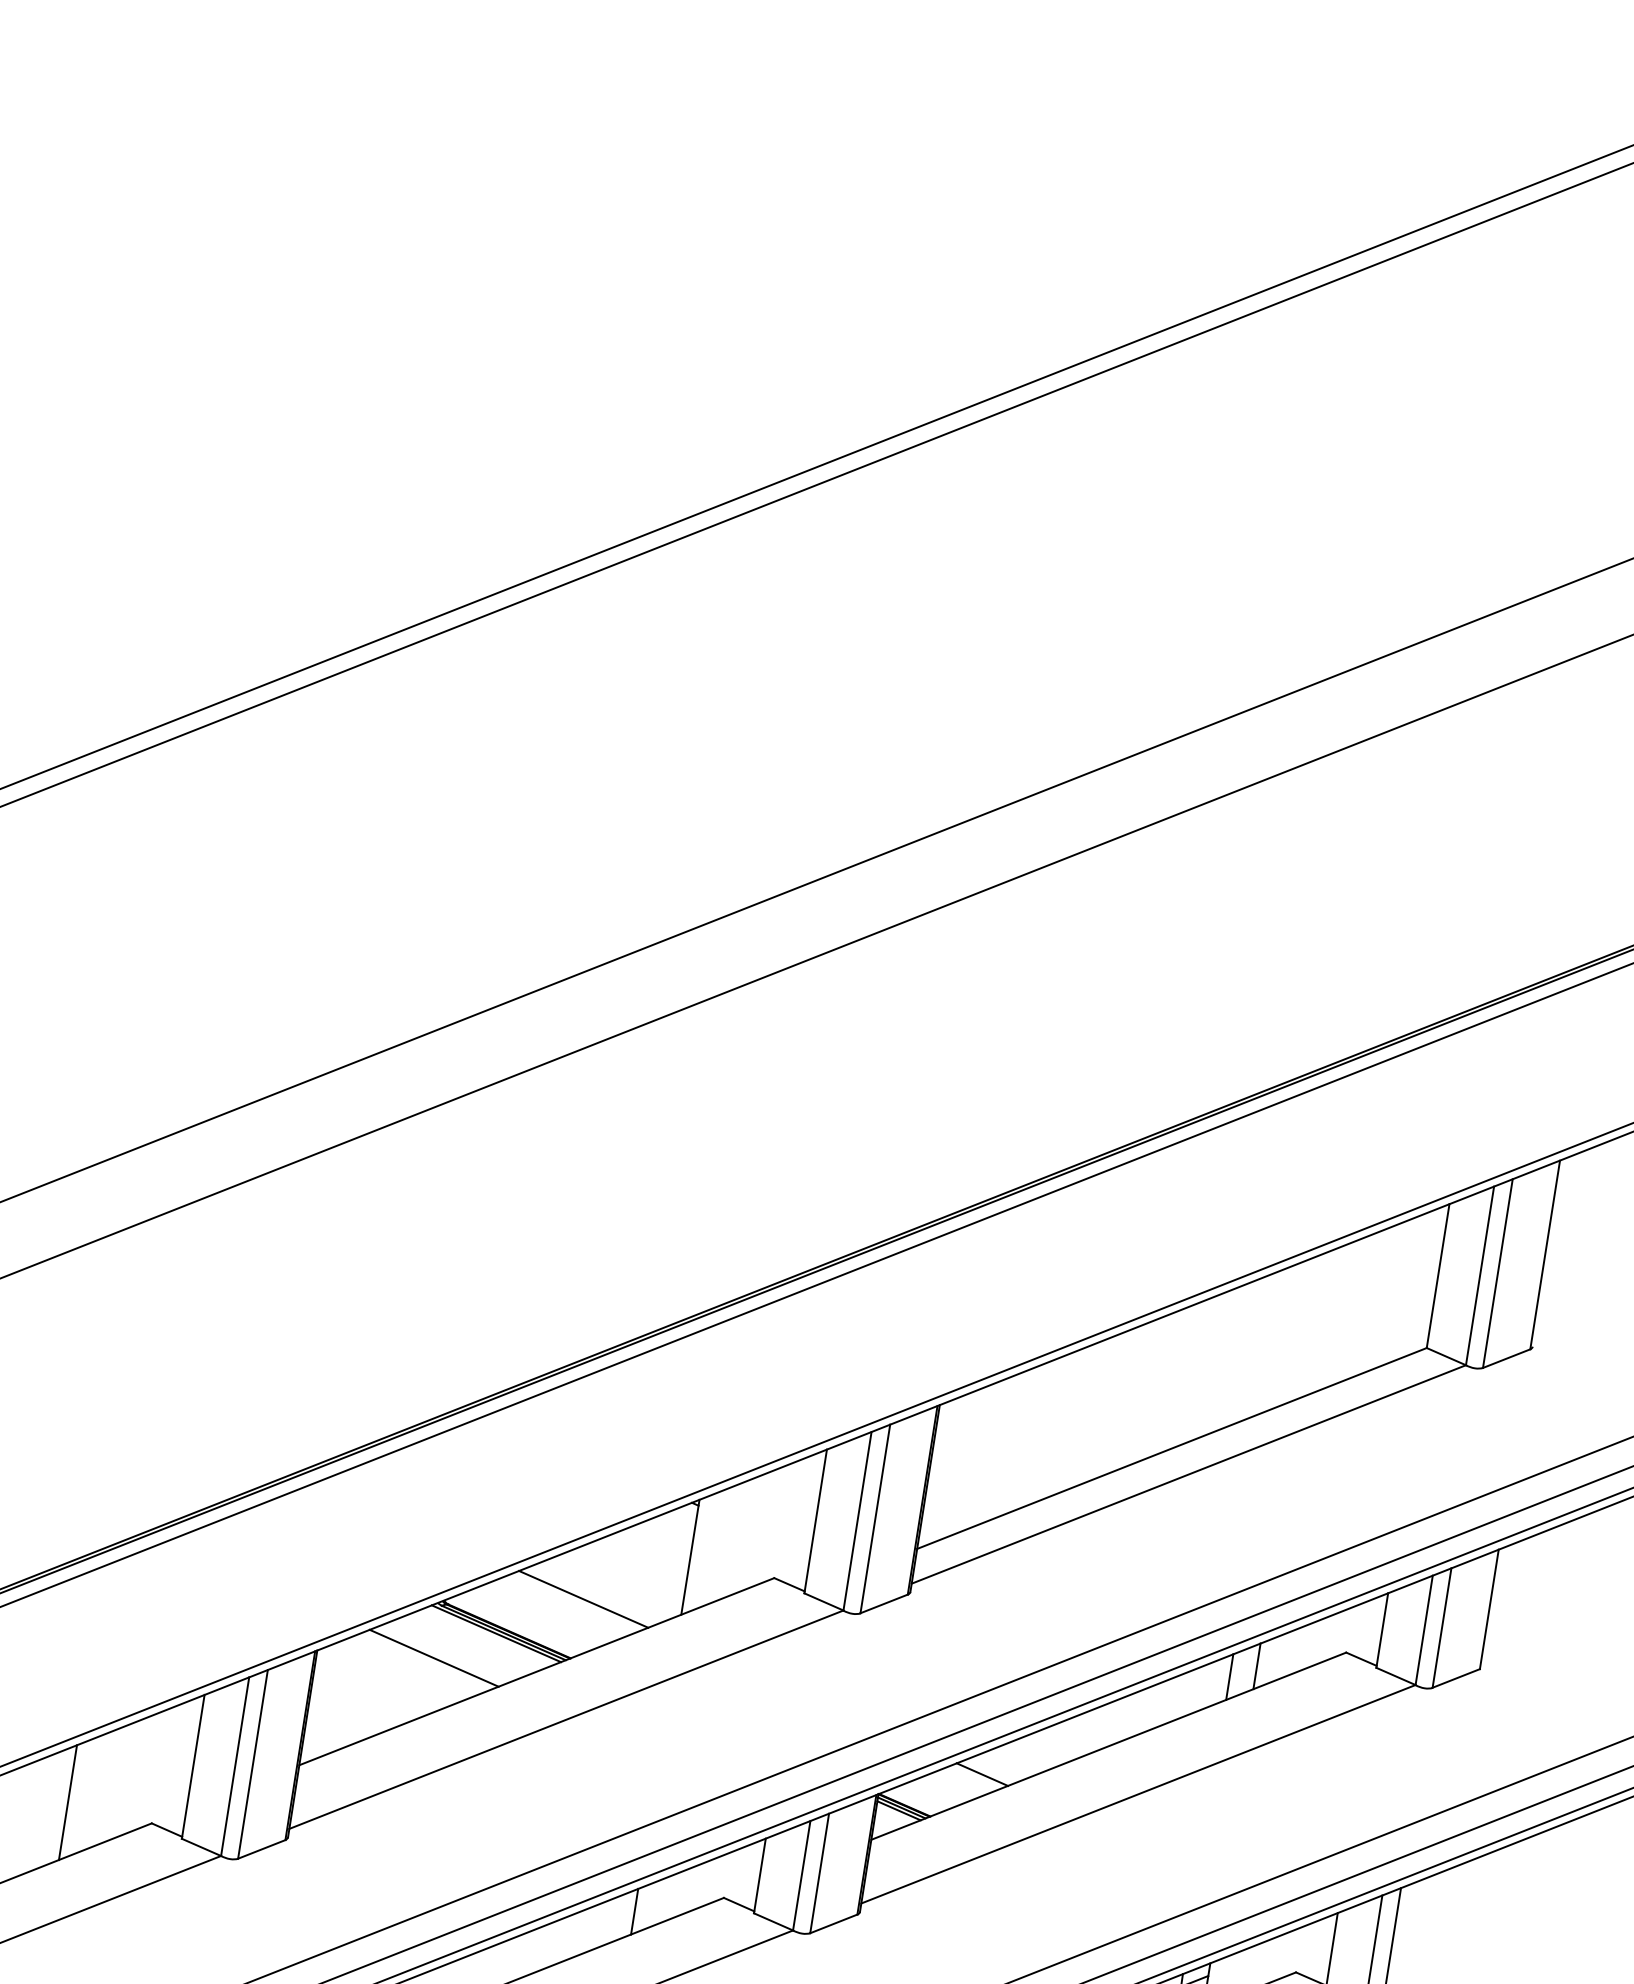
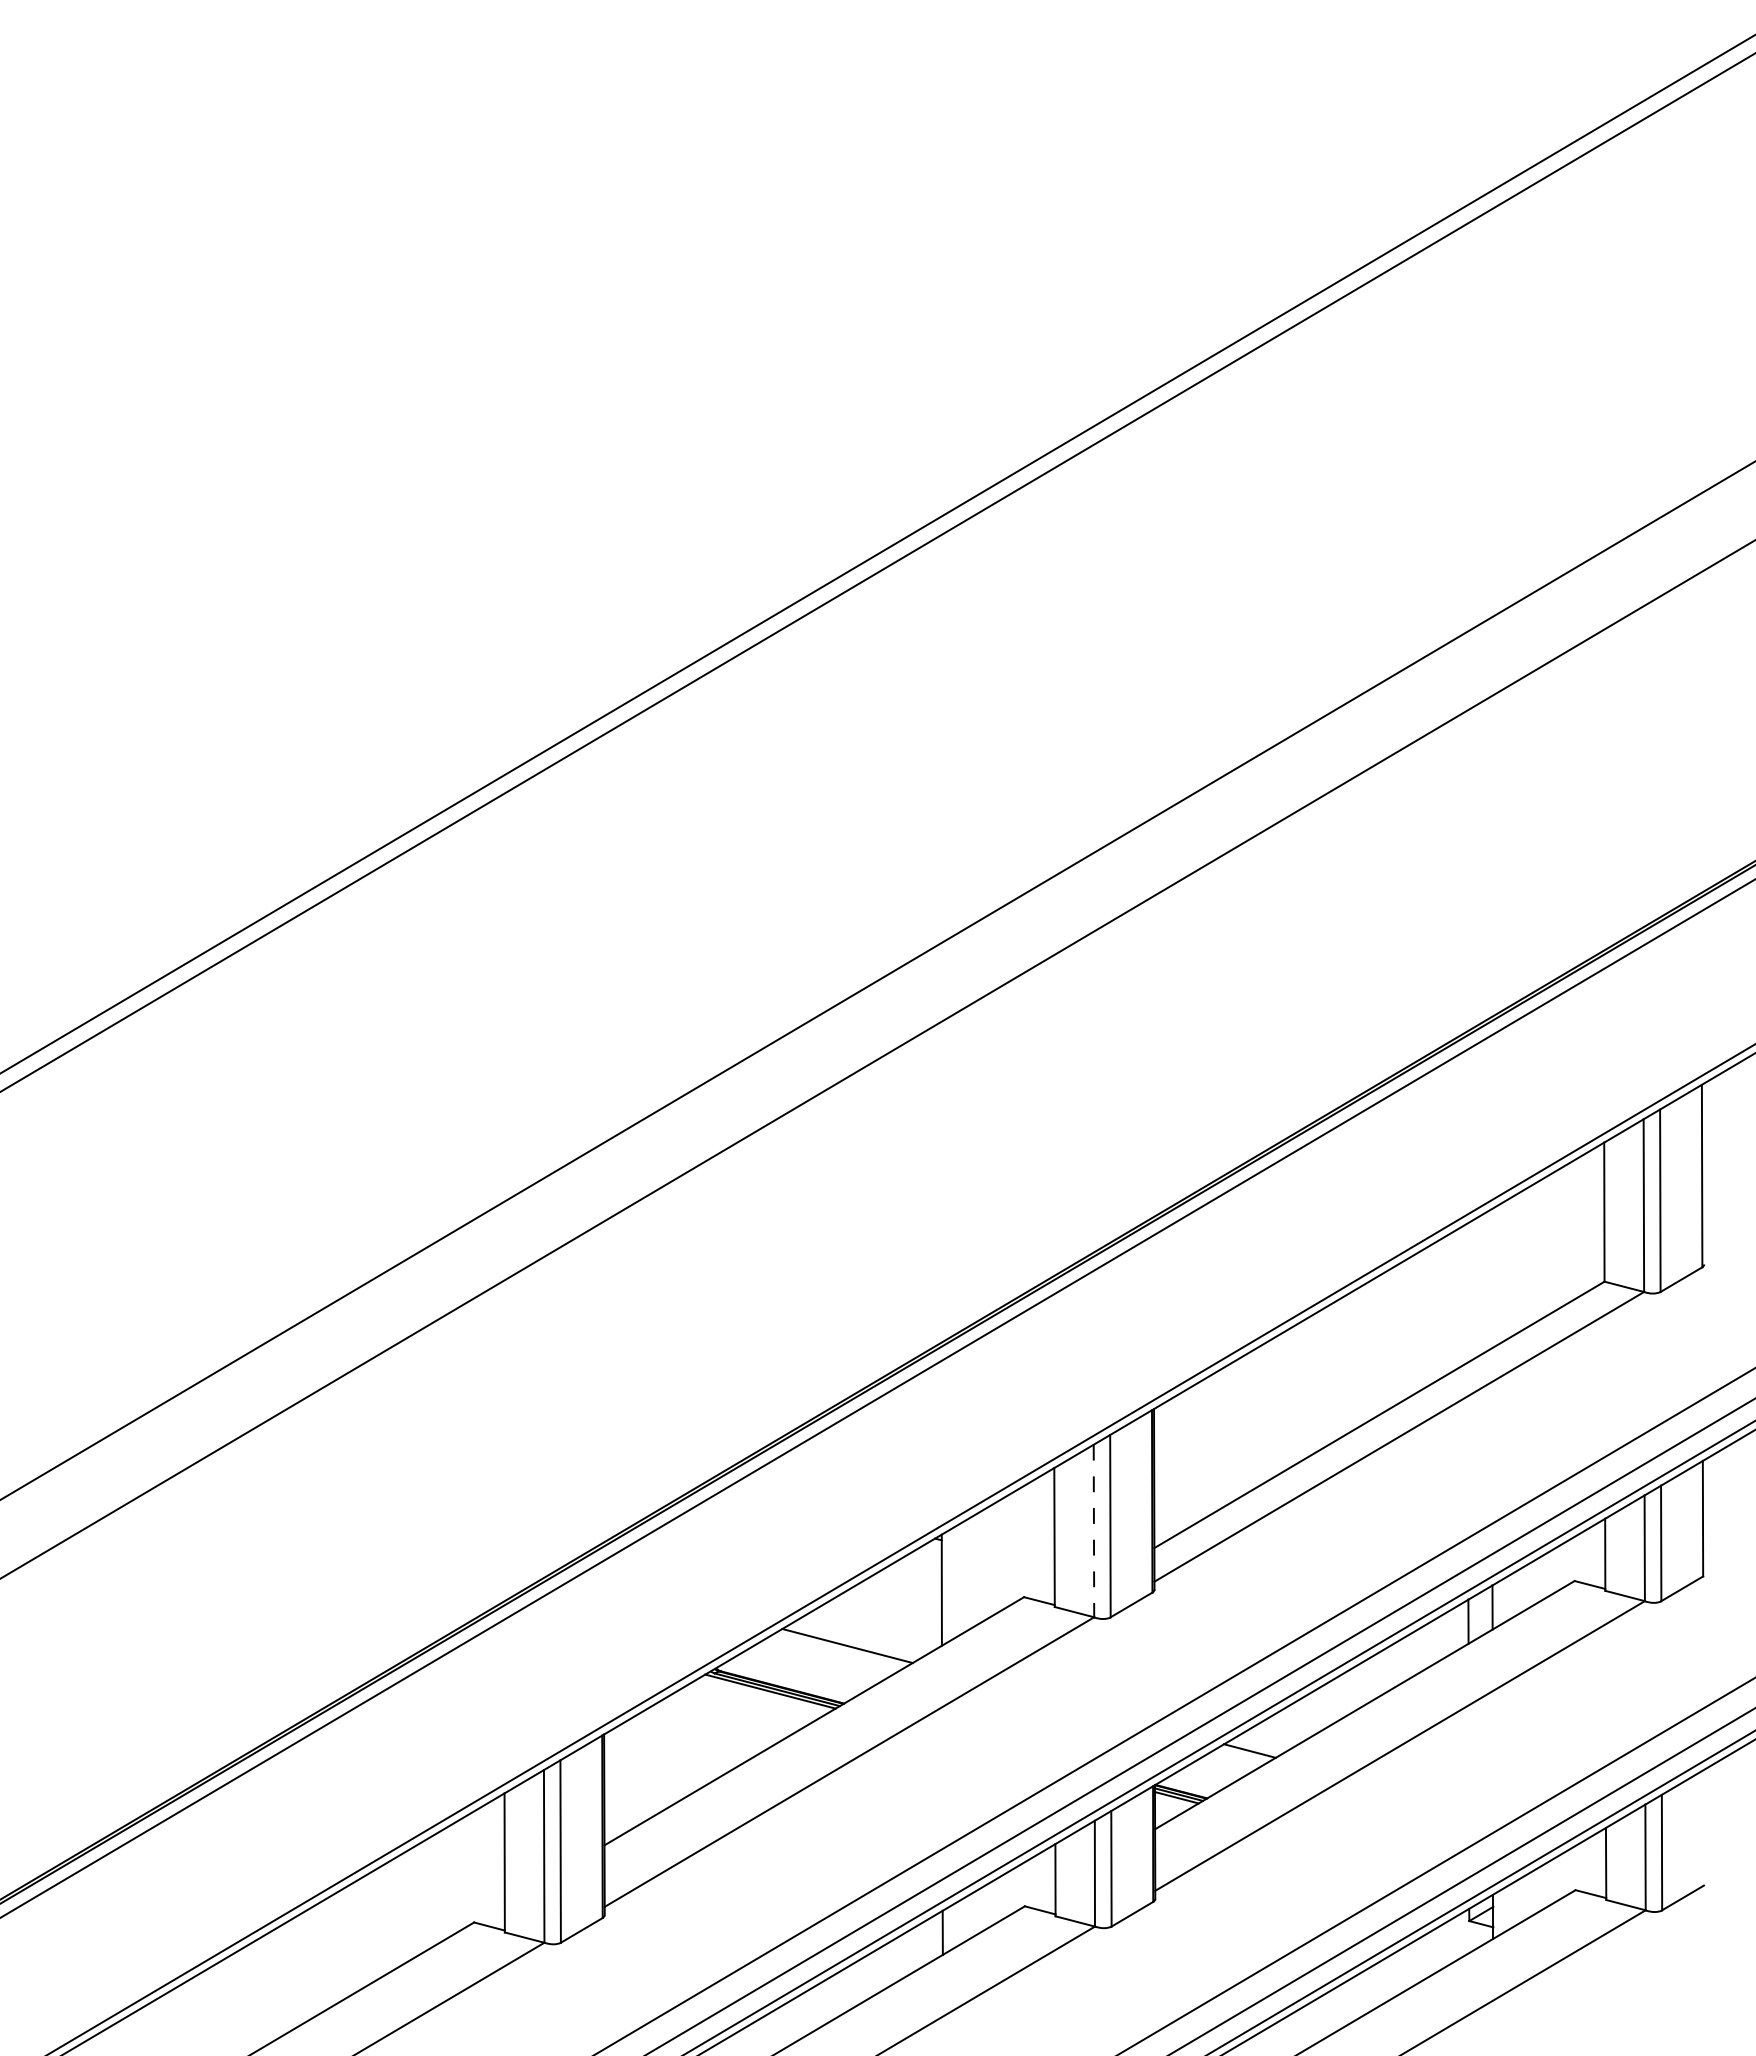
line: (856, 1521) -> (1093, 1531), solid -> dashed
line: (434, 1658) -> (715, 1724), removed
line: (67, 1802) -> (391, 1915), removed

